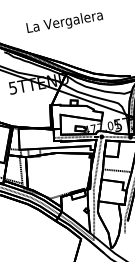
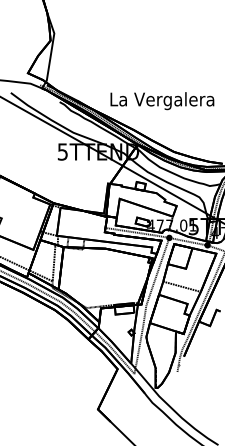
text: (65, 22) -> (162, 101), moved

